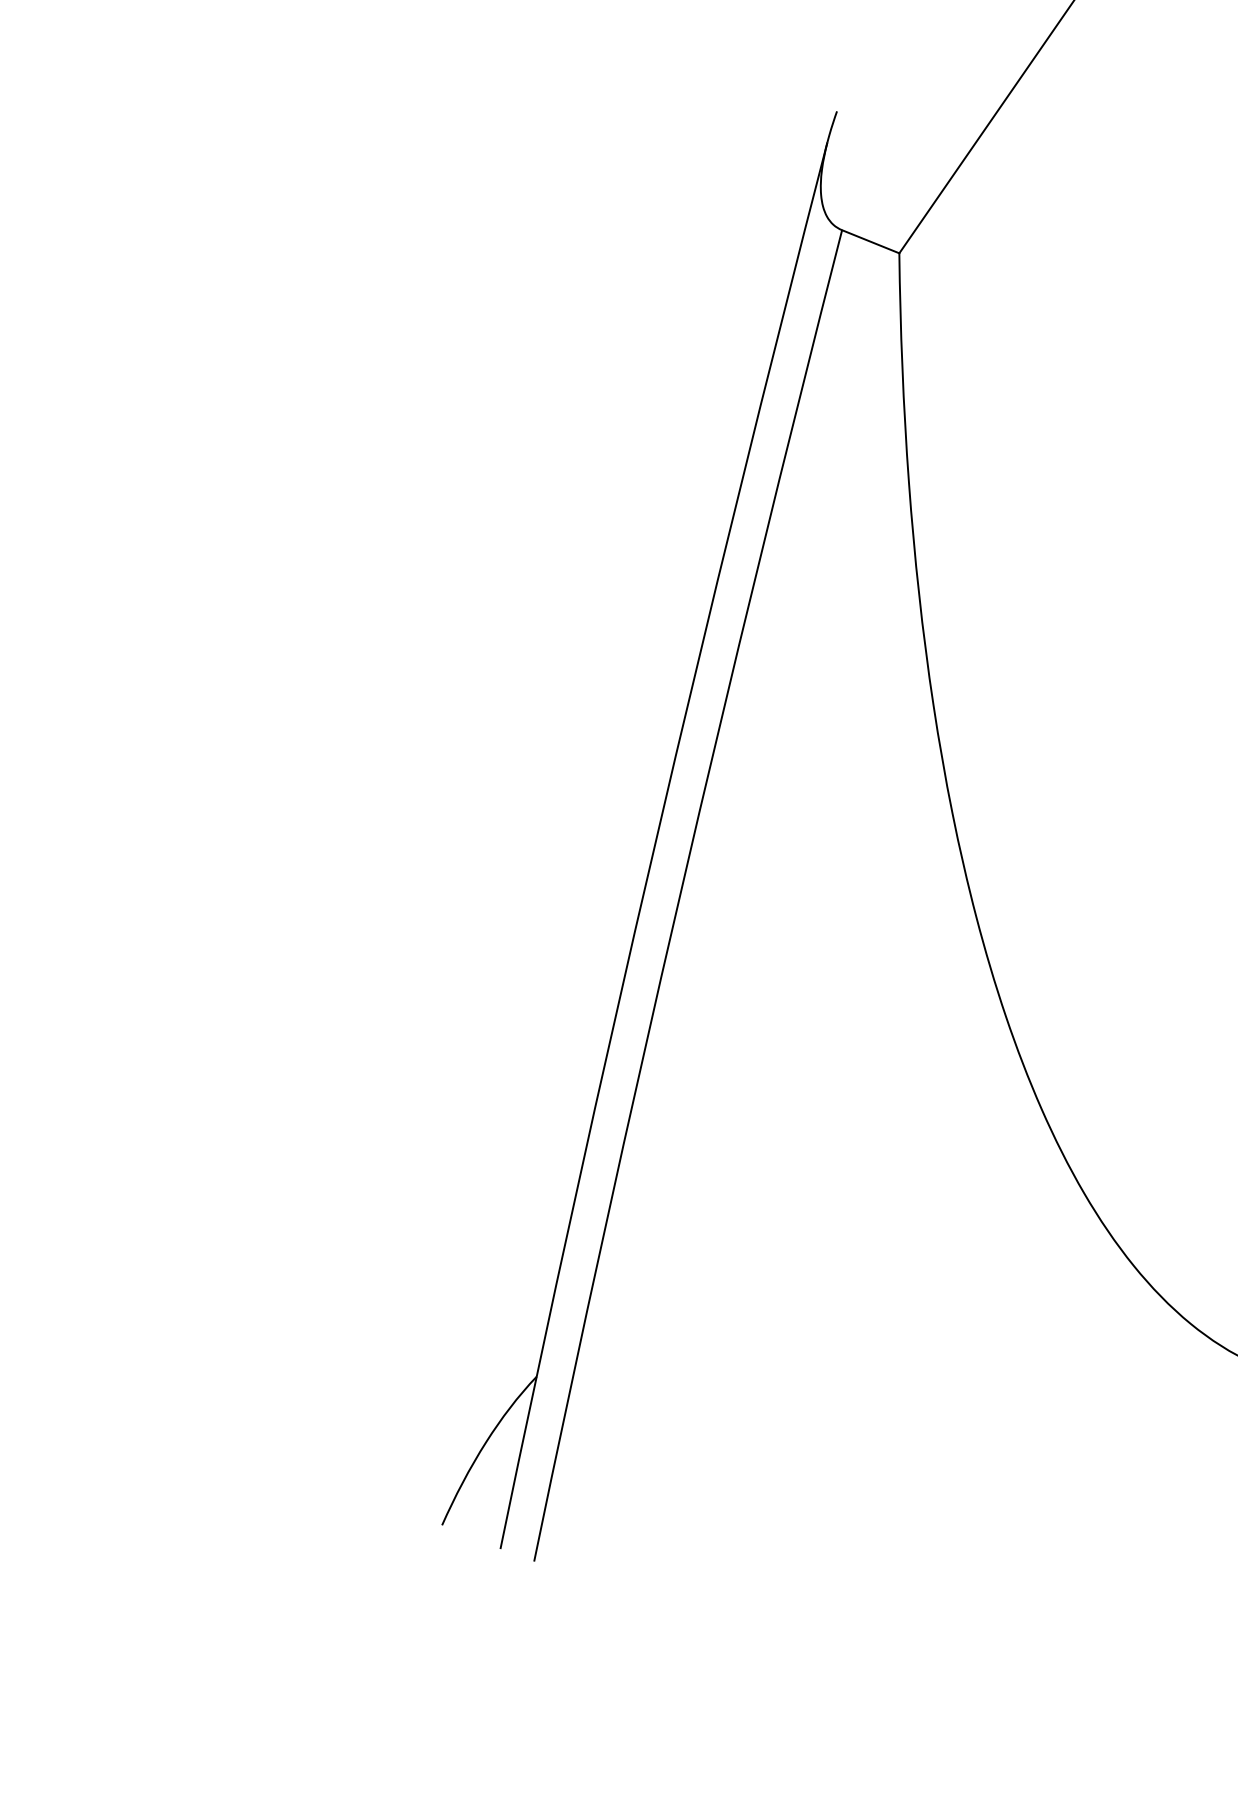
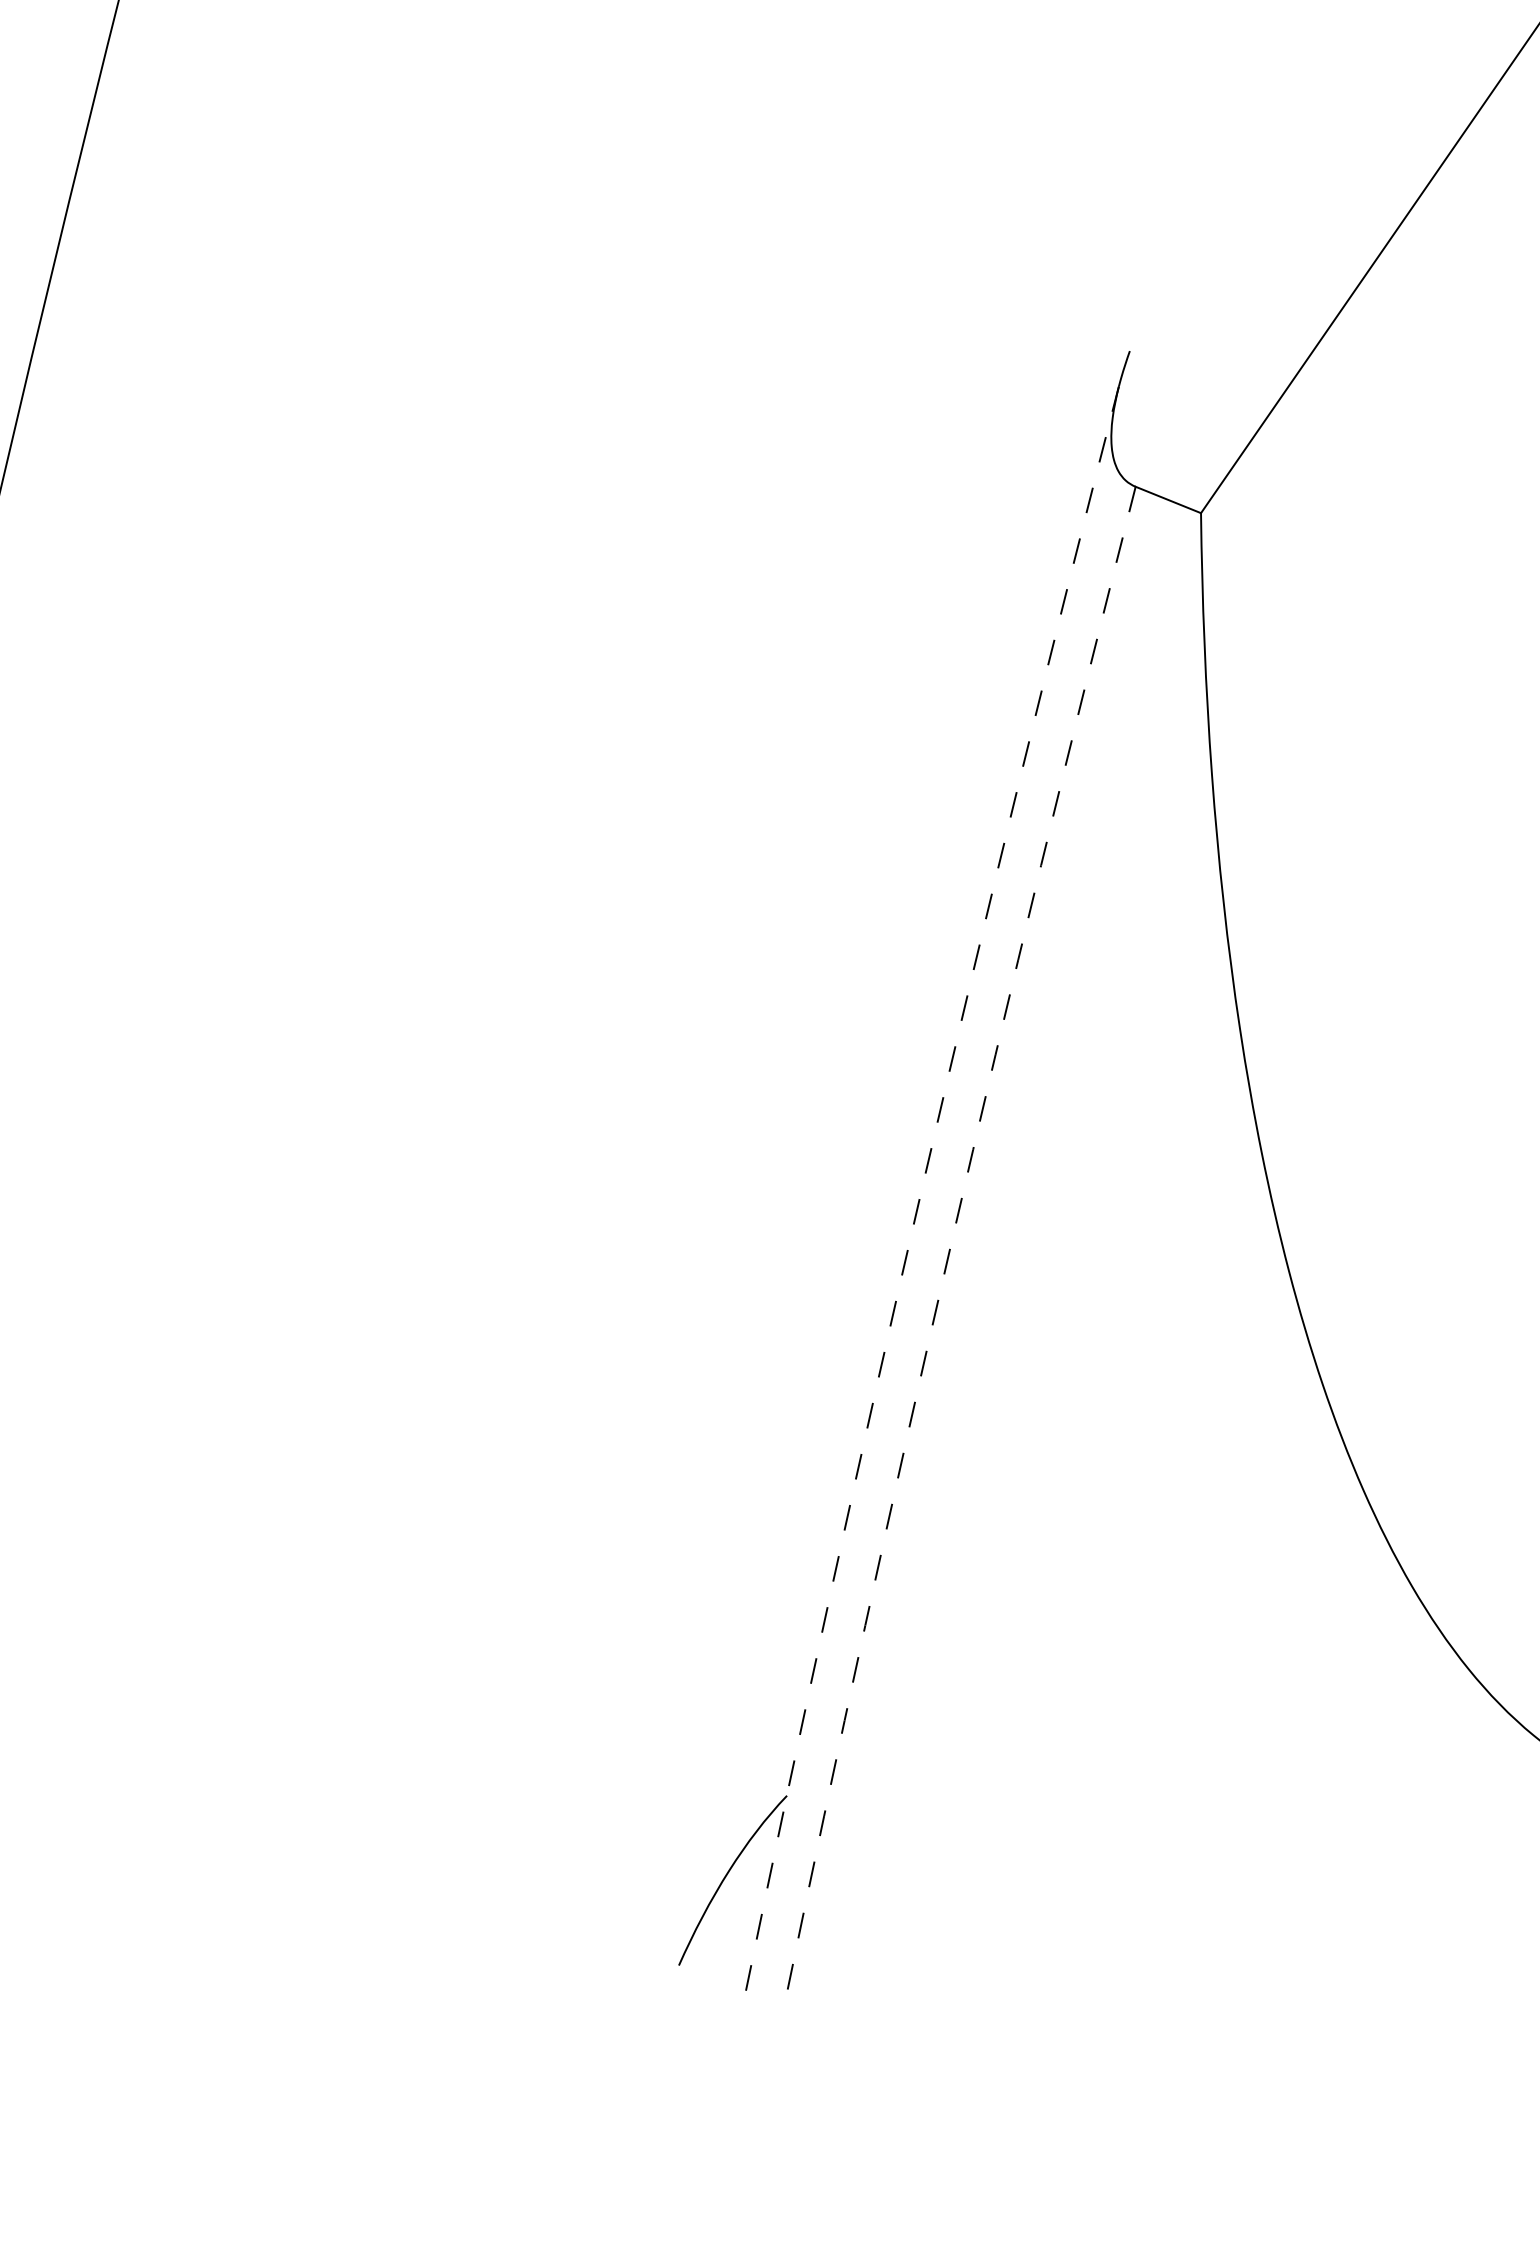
arc: (655, 843) -> (922, 1187), solid -> dashed
arc: (680, 893) -> (951, 1244), solid -> dashed

